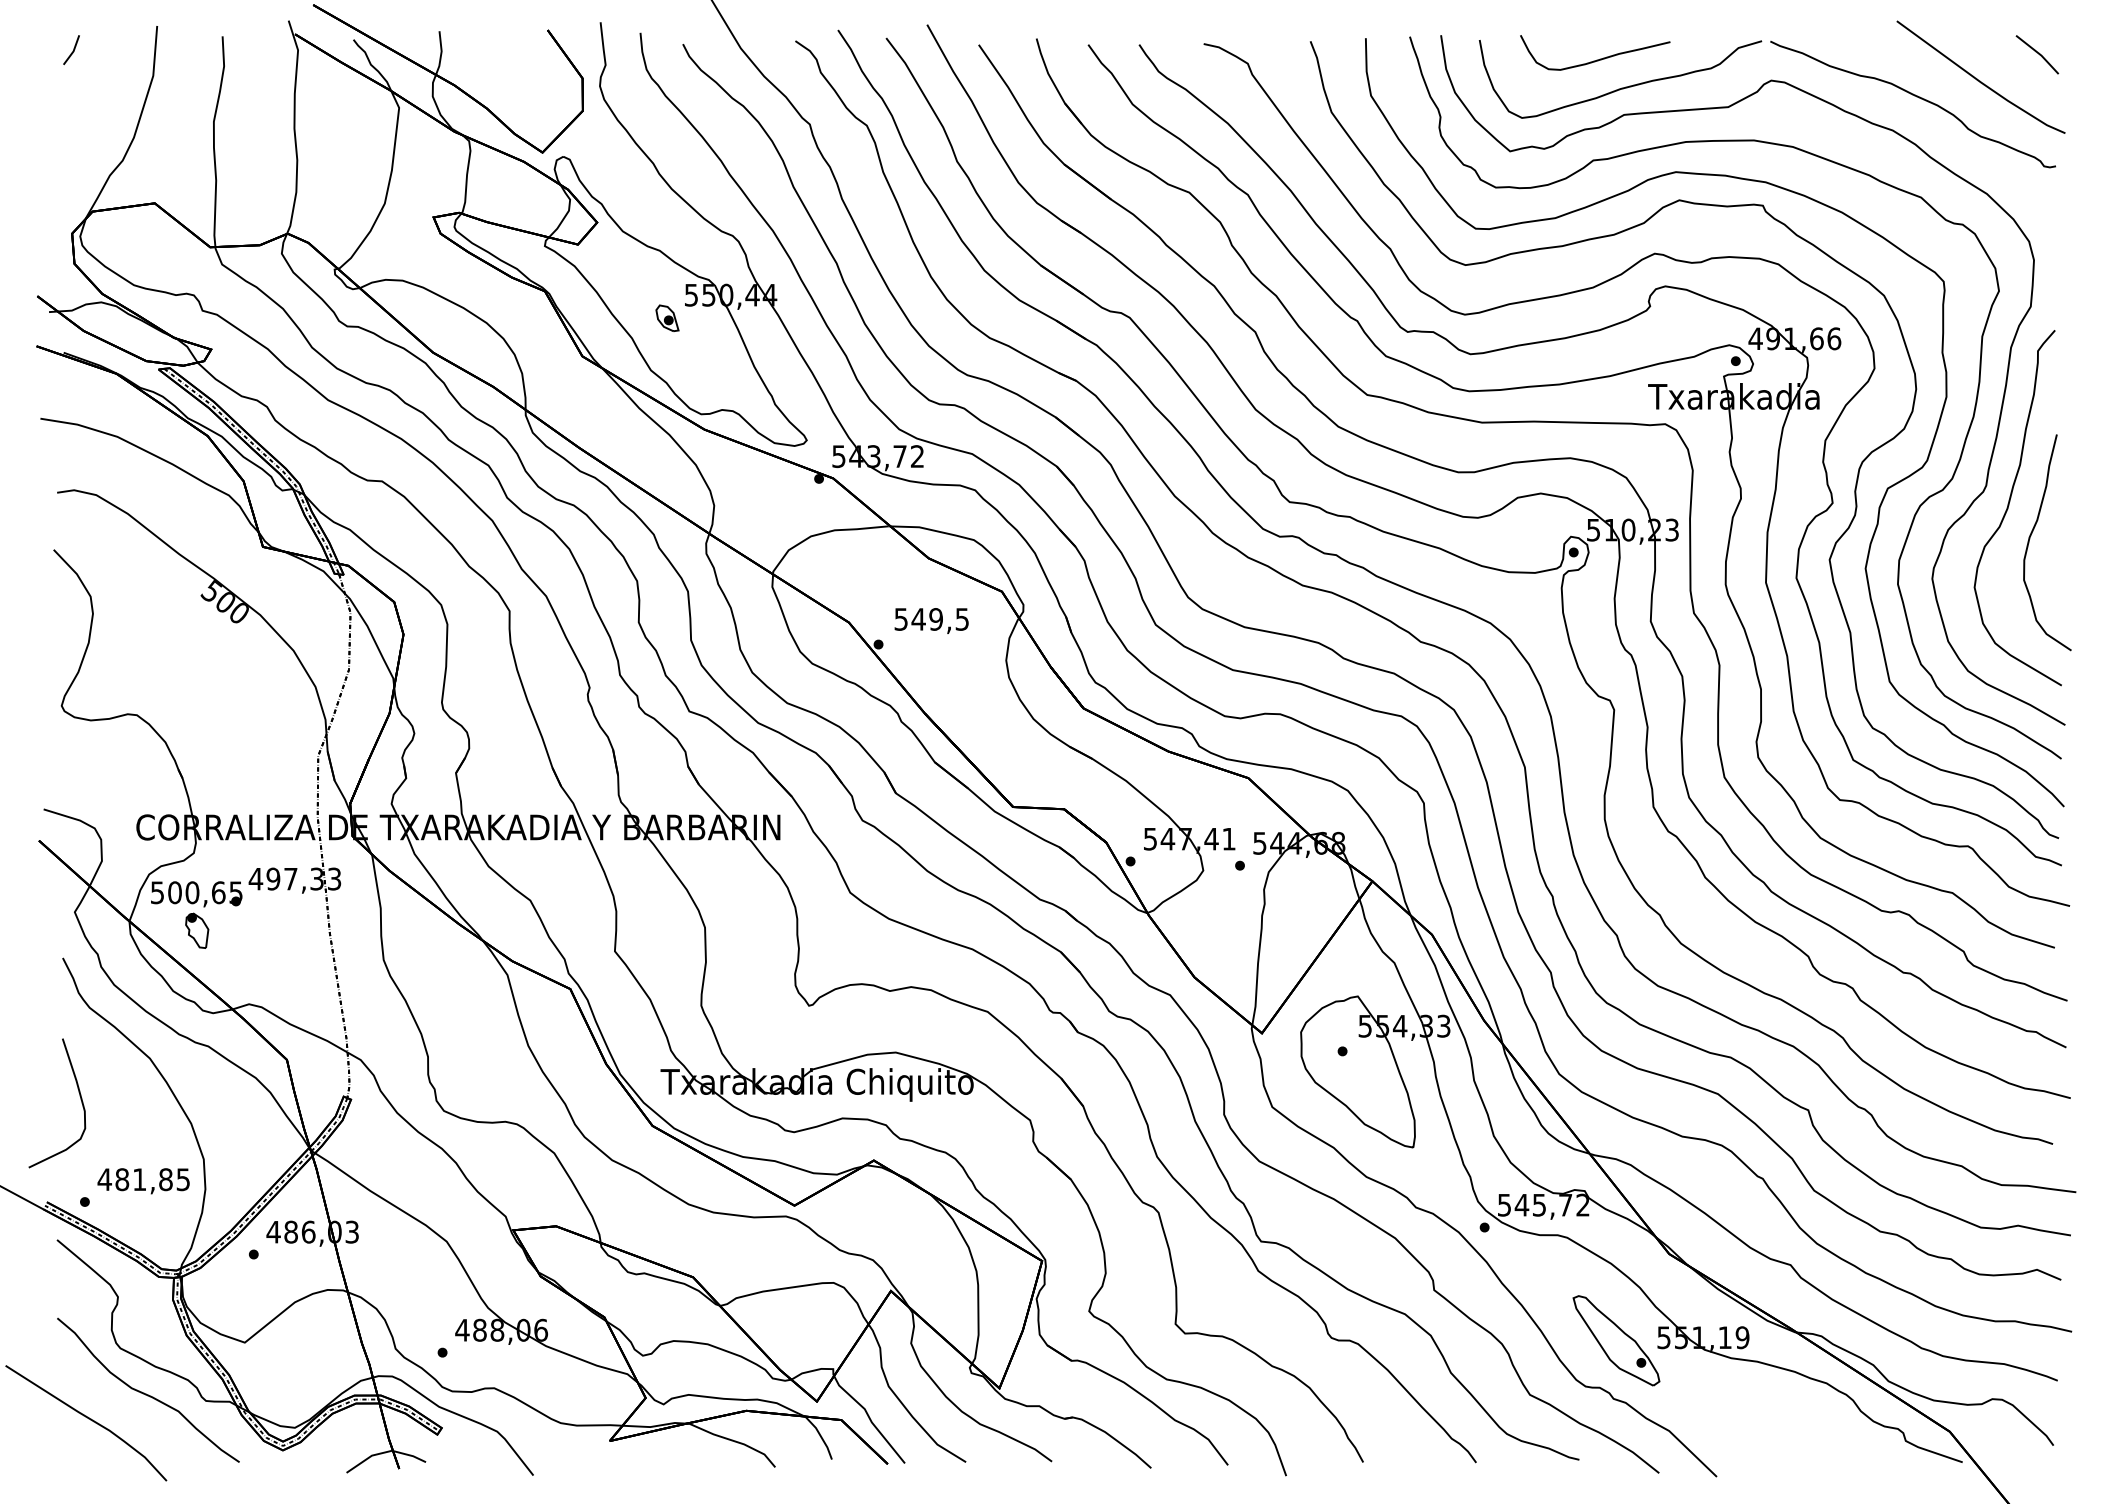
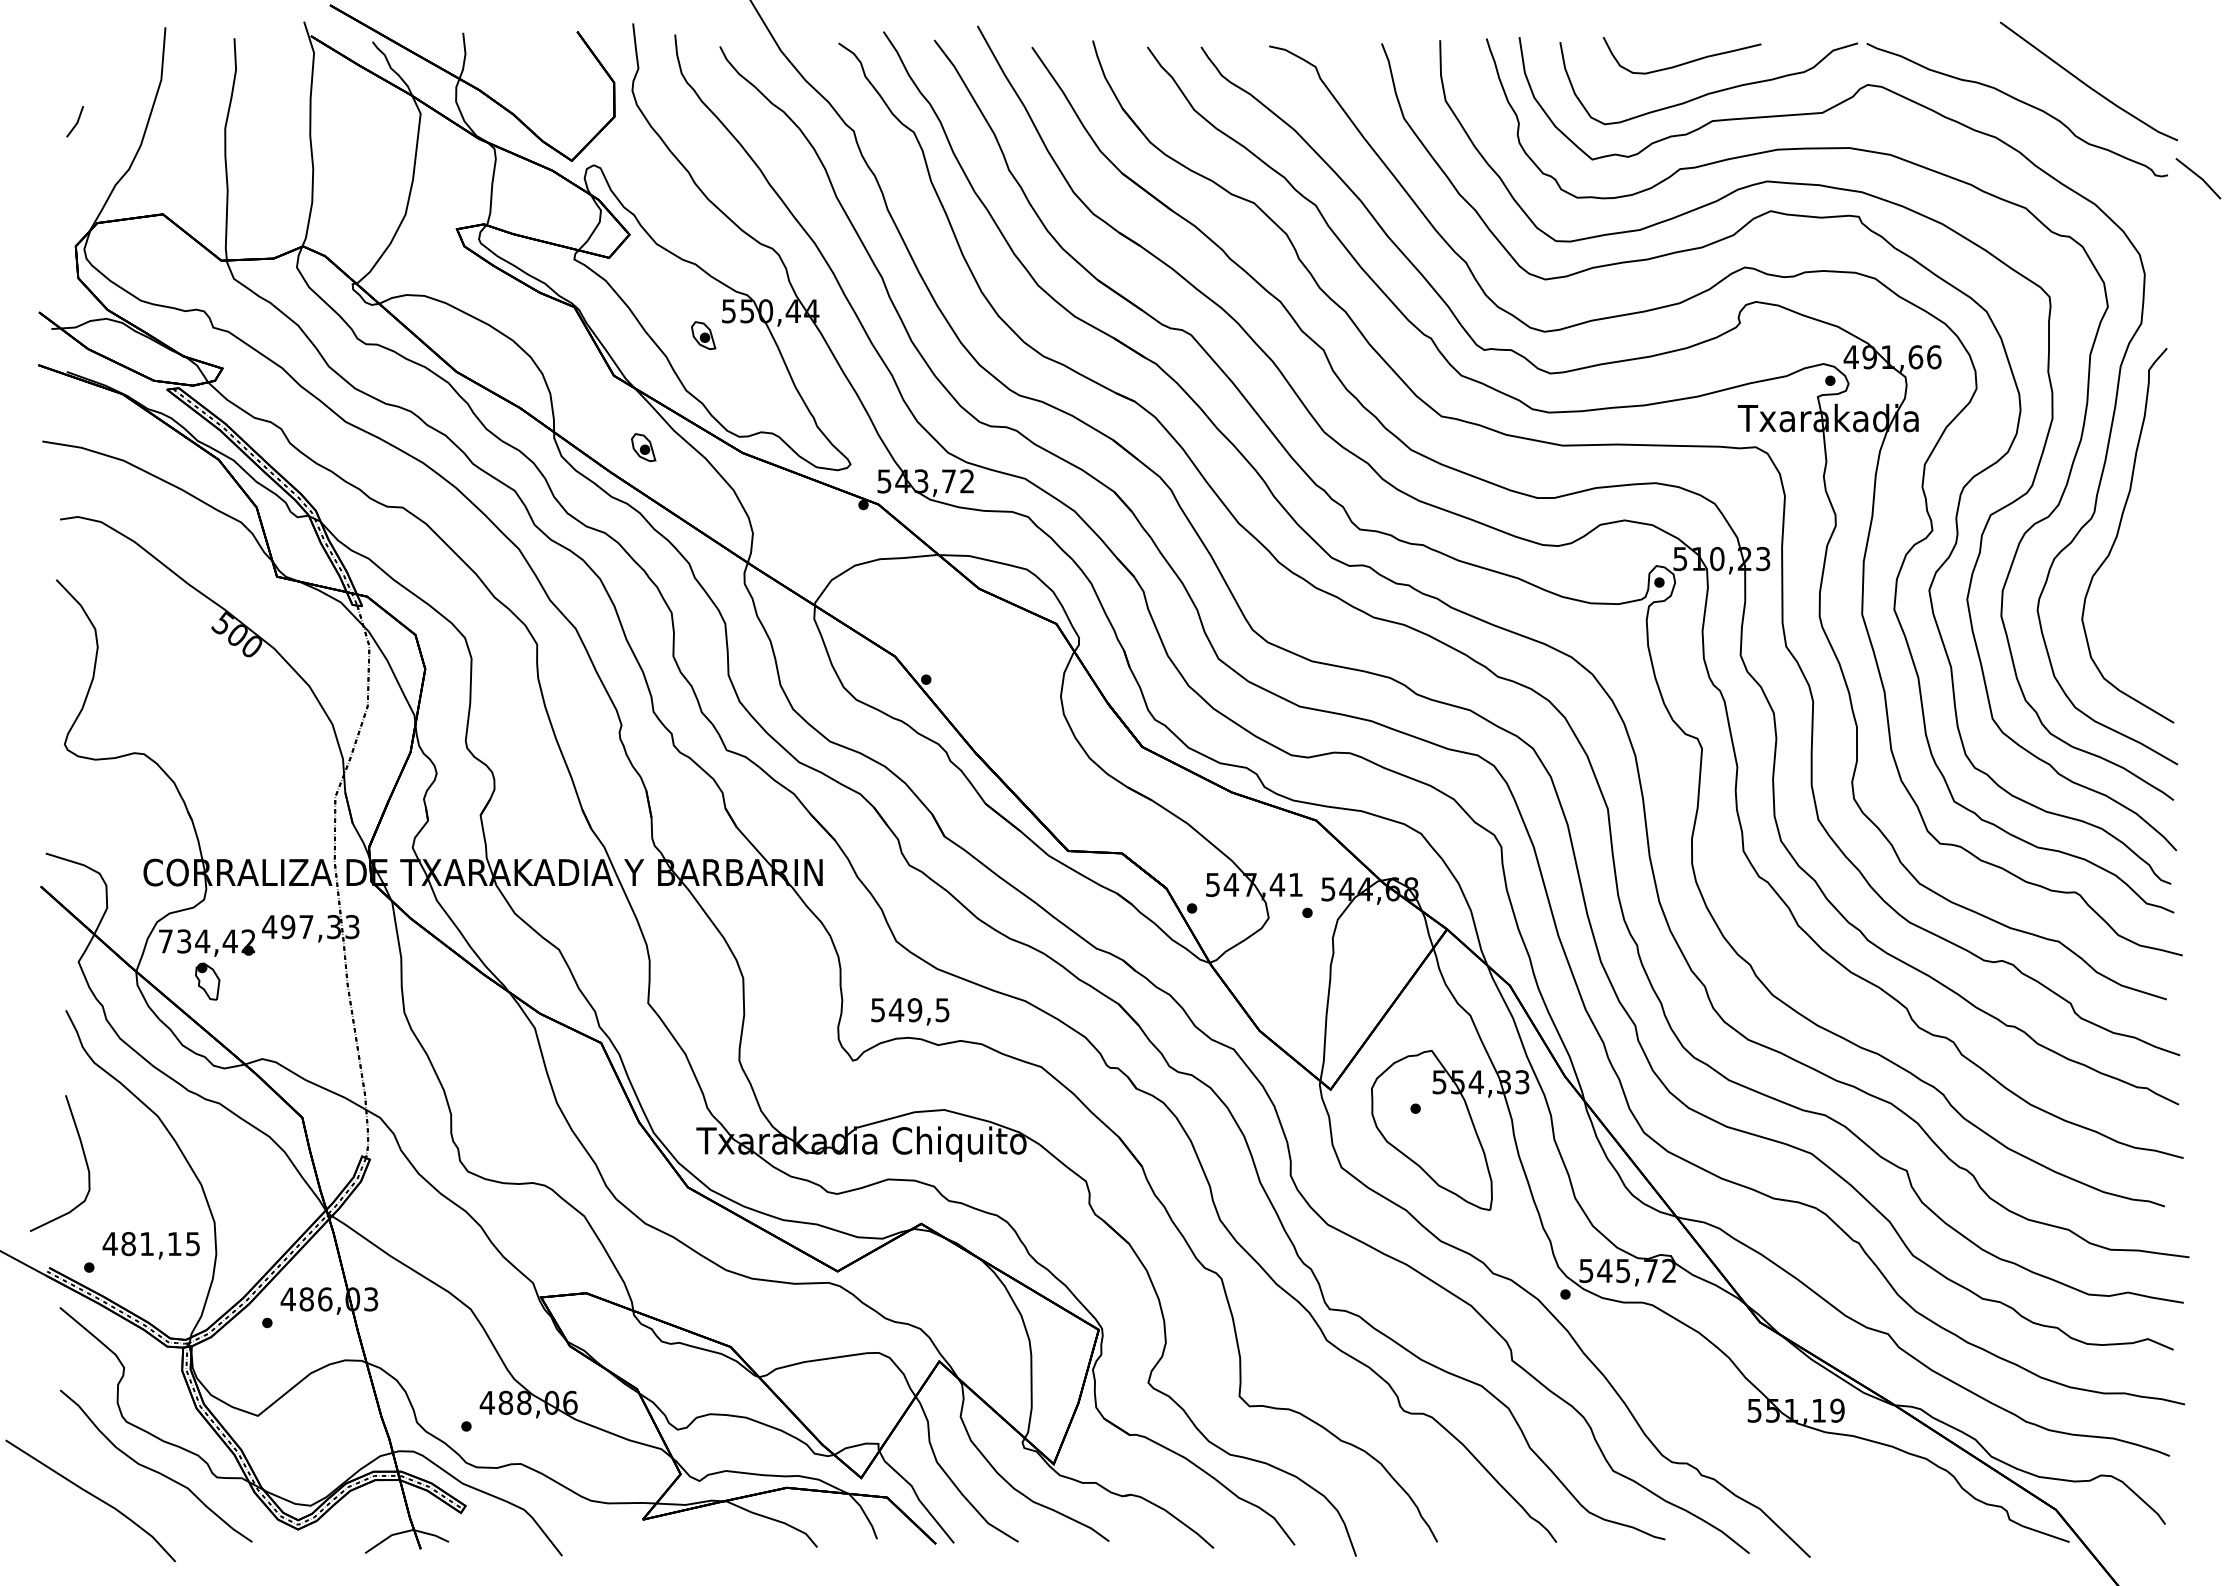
line: (72, 49) -> (76, 121), moved
line: (2037, 53) -> (2198, 177), moved
part: (610, 424) -> (643, 447), added
curve: (2031, 535) -> (2142, 564), removed
text: (931, 620) -> (910, 1011), moved
text: (197, 892) -> (207, 941), 500,65 -> 734,42
text: (165, 1180) -> (174, 1244), 481,85 -> 481,15
part: (1616, 1340) -> (1704, 1413), removed

